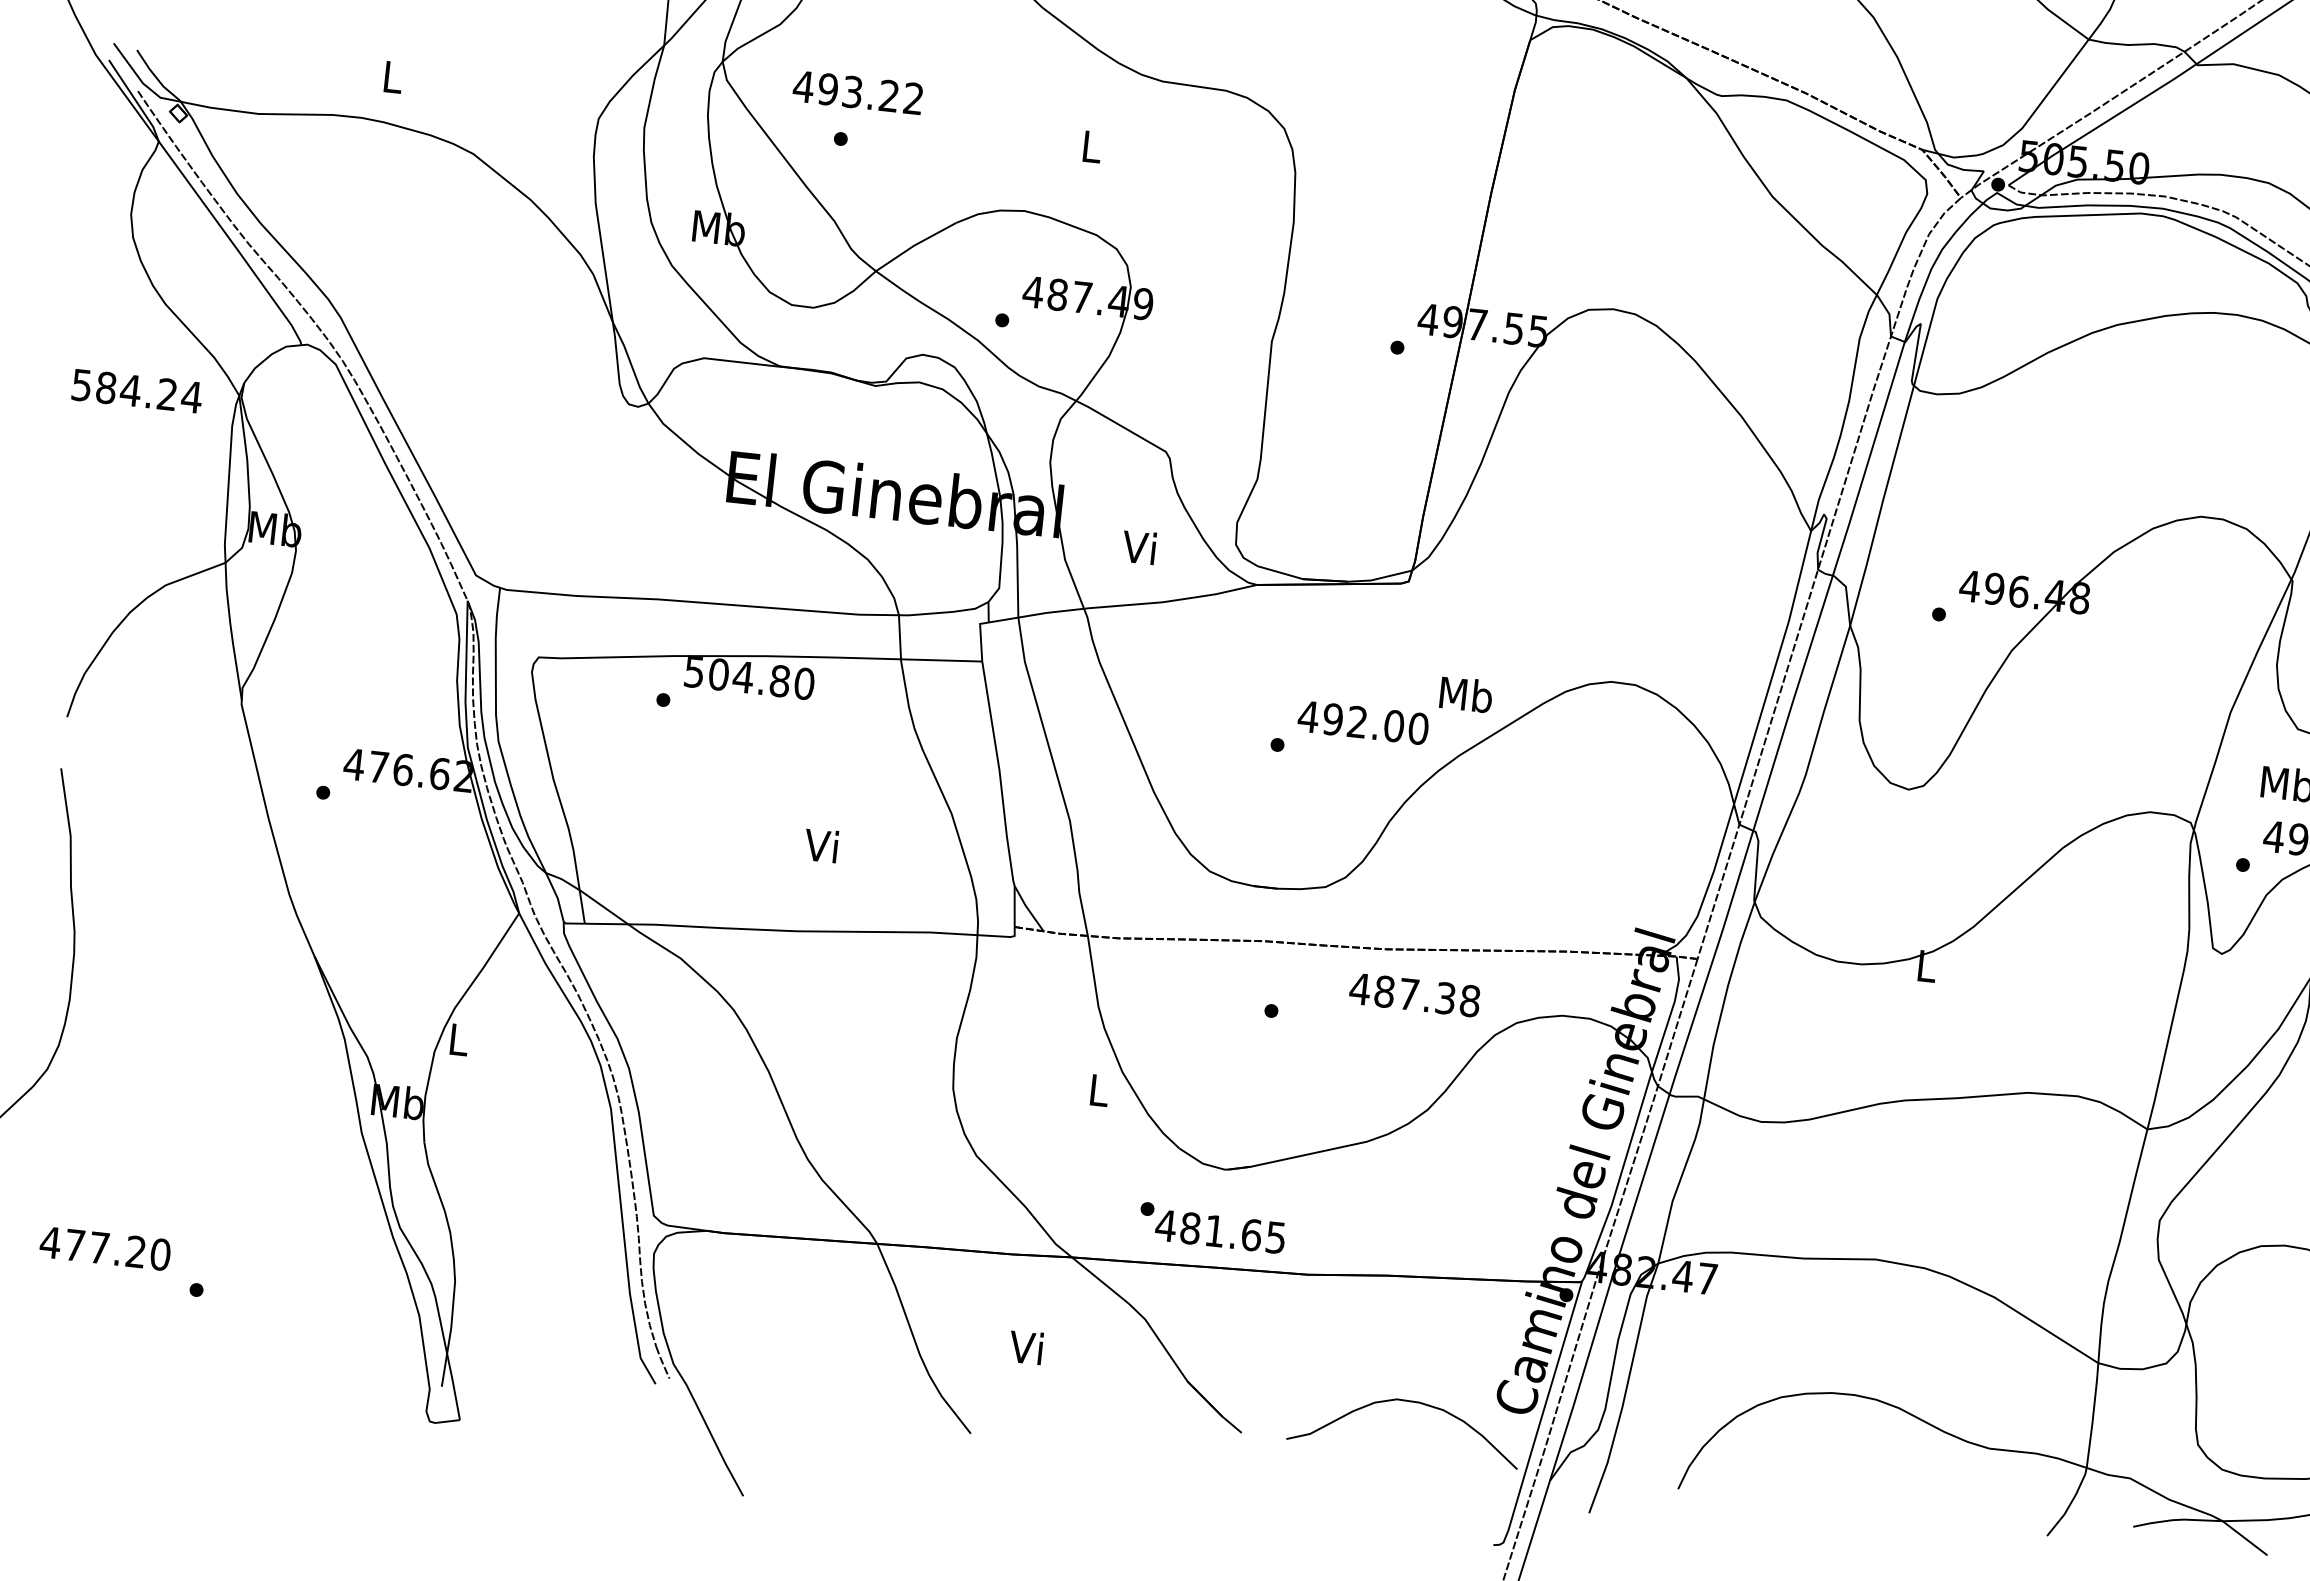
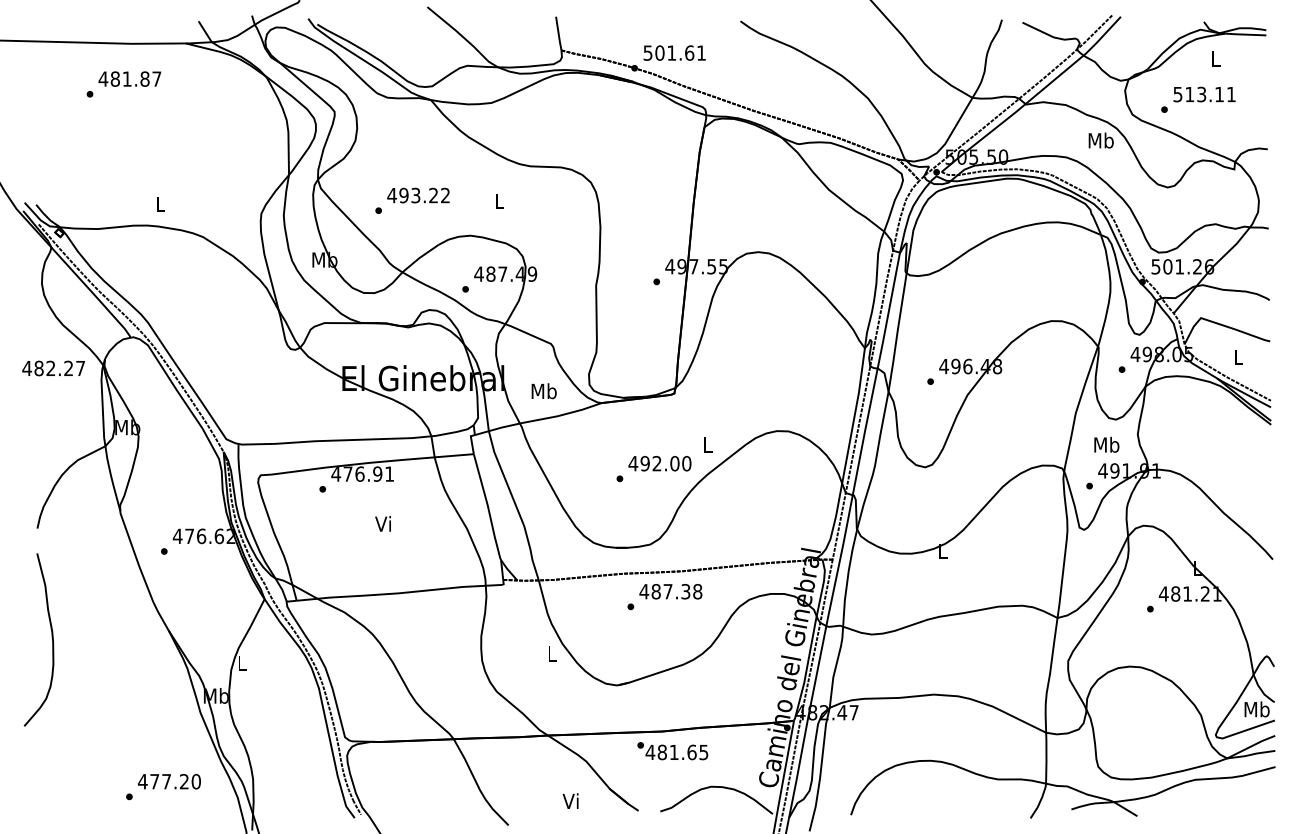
text: (857, 92) -> (418, 195), moved
text: (136, 391) -> (53, 368), 584.24 -> 482.27
text: (1139, 548) -> (543, 391), Vi -> Mb
text: (748, 676) -> (362, 473), 504.80 -> 476.91
text: (1465, 693) -> (707, 444), Mb -> L
text: (820, 844) -> (382, 523), moved
text: (1414, 994) -> (670, 591), moved
text: (1211, 1228) -> (672, 751), moved
text: (105, 1248) -> (169, 781), moved
text: (1025, 1346) -> (570, 800), moved

